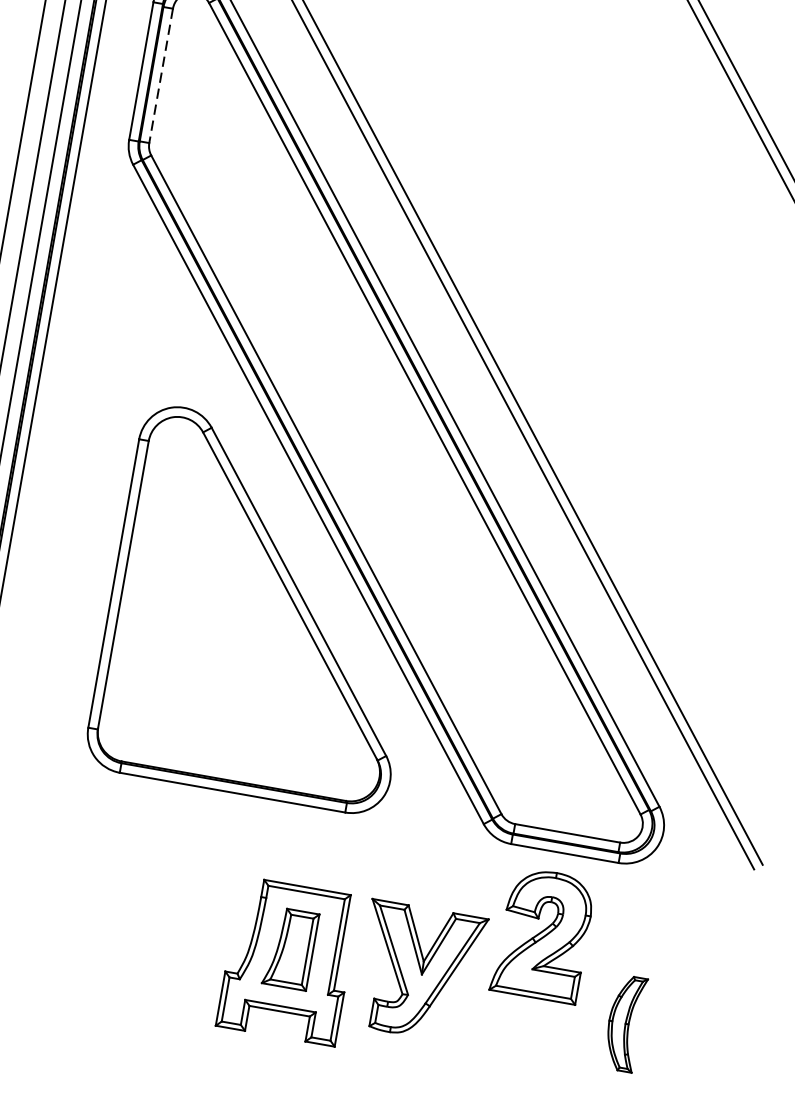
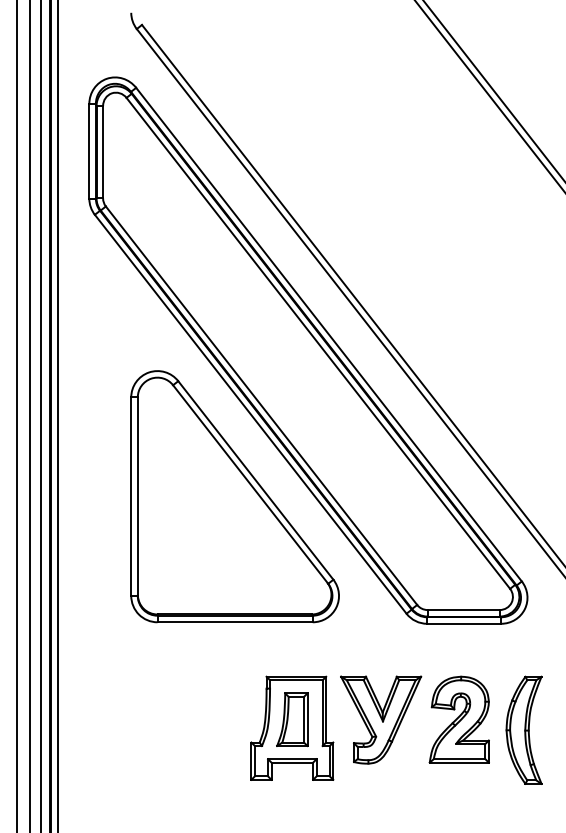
line: (161, 76) -> (103, 152), dashed -> solid
part: (542, 934) -> (458, 719), moved
part: (623, 1022) -> (523, 729), size x1.67

